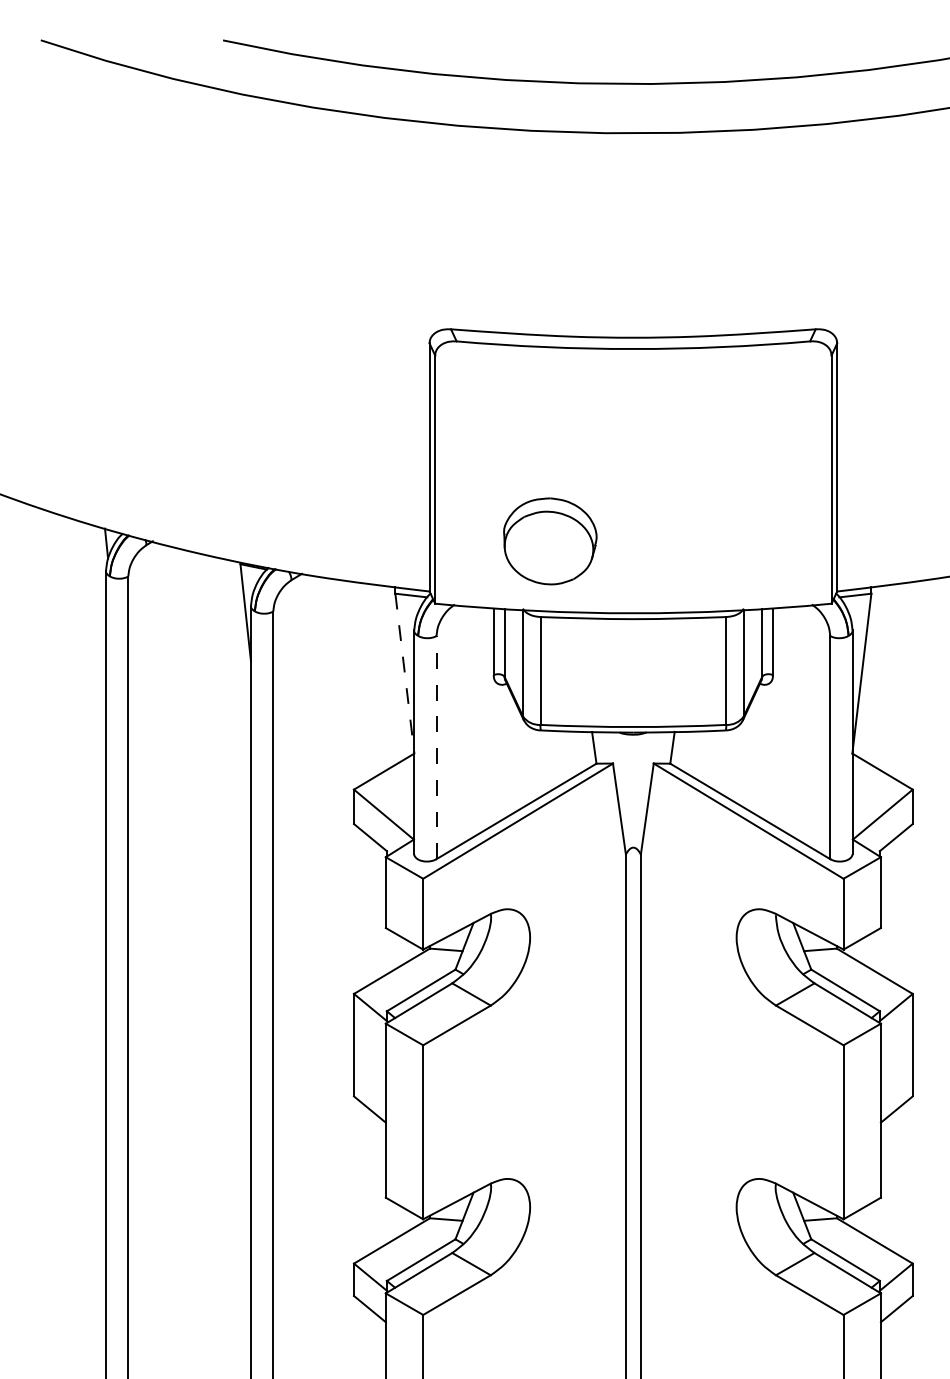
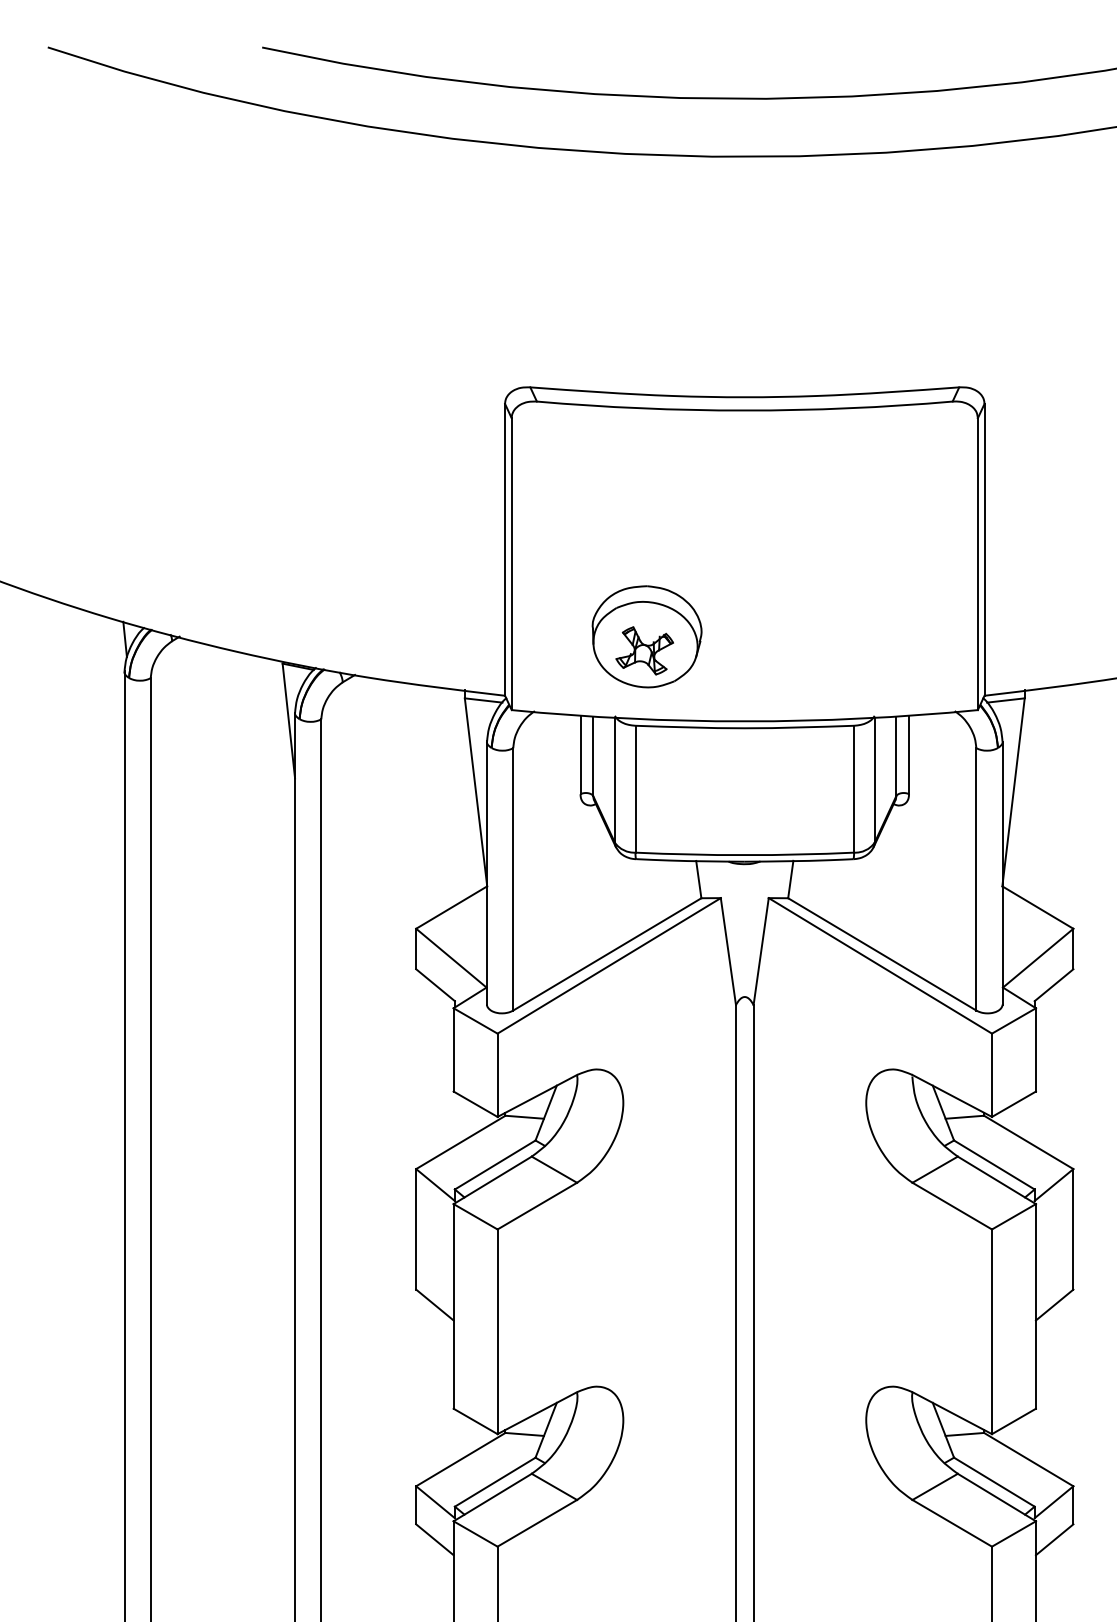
part: (548, 553) -> (644, 650), added
line: (405, 673) -> (476, 792), dashed -> solid
line: (436, 746) -> (513, 878), dashed -> solid

